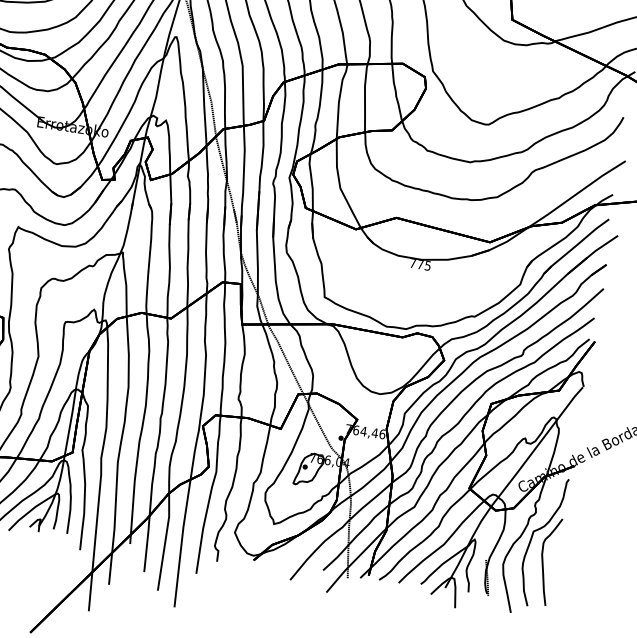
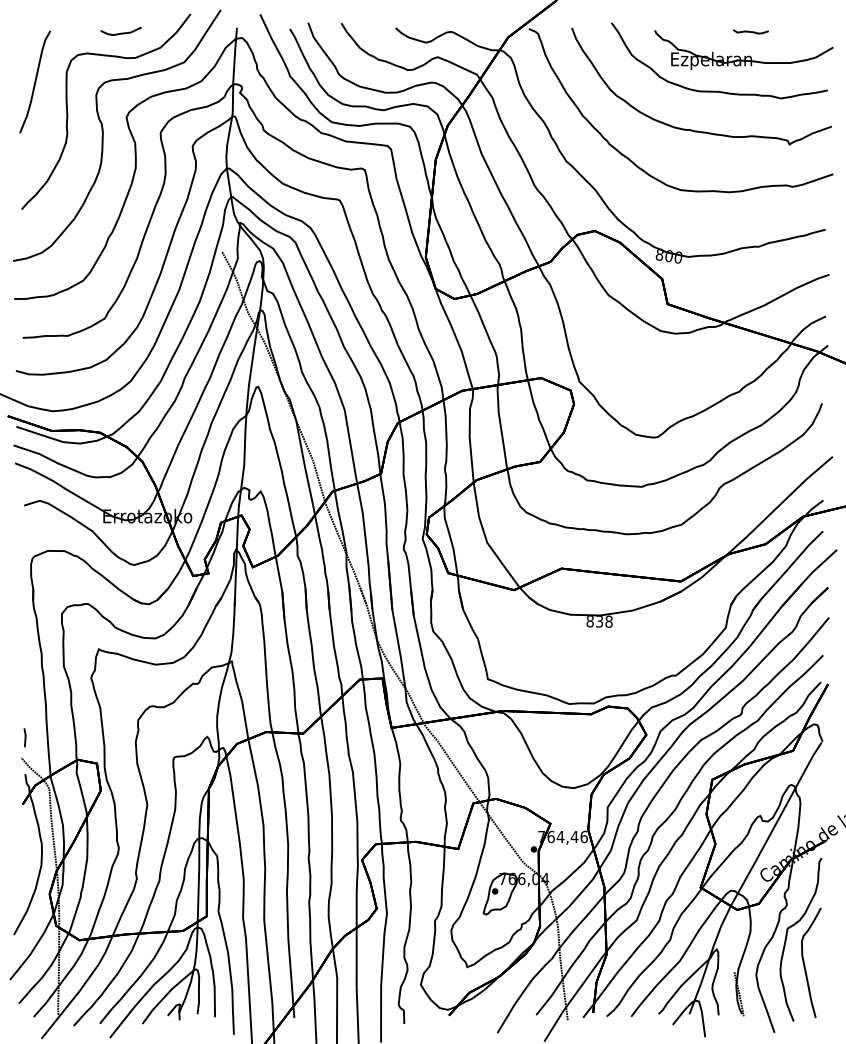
text: (420, 264) -> (599, 621), 775 -> 838

